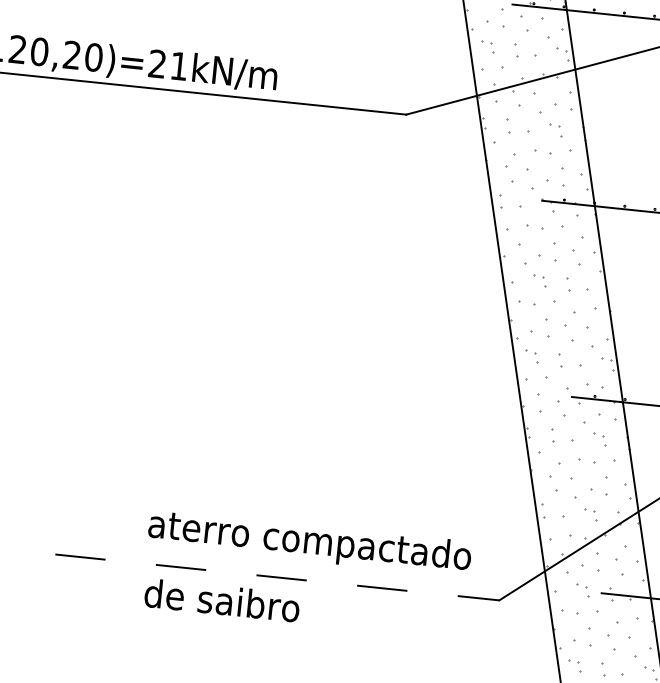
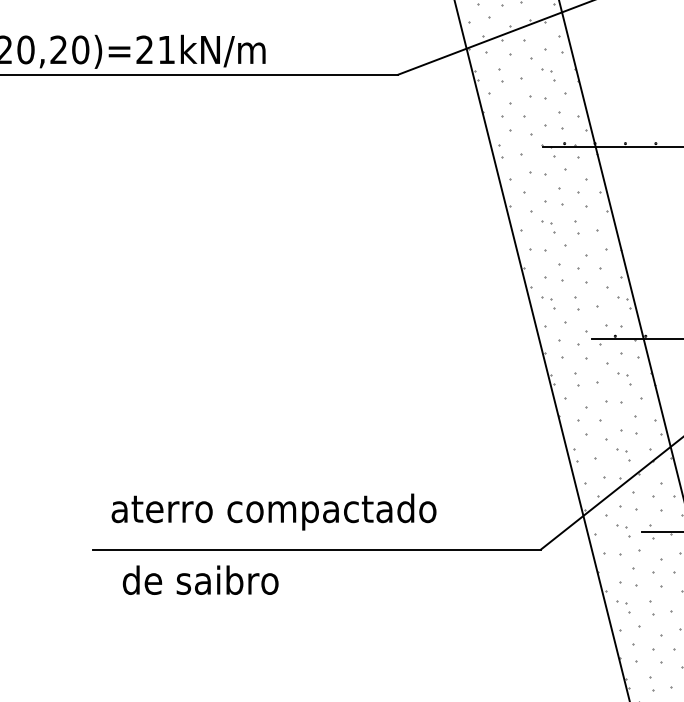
text: (309, 542) -> (273, 511), moved
line: (277, 577) -> (317, 549), dashed -> solid
text: (222, 599) -> (200, 579), moved

